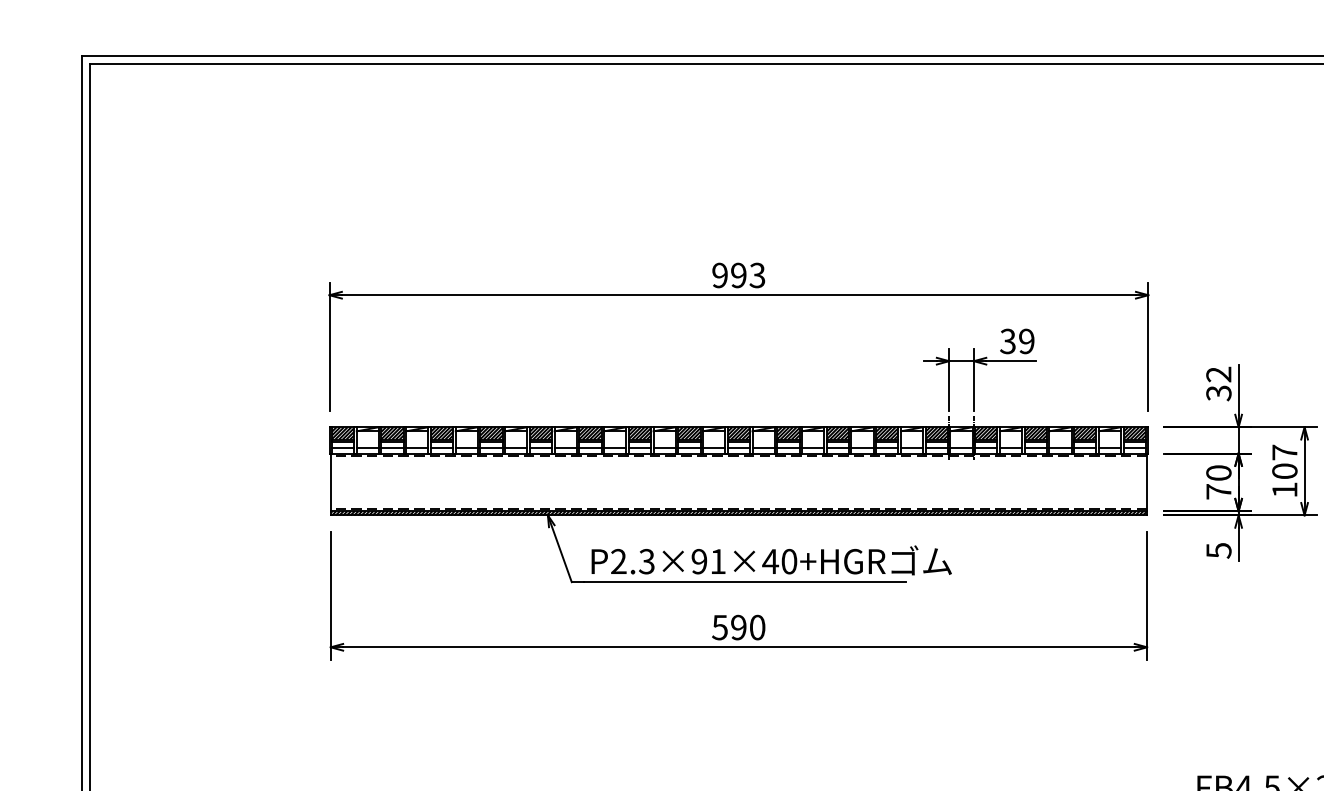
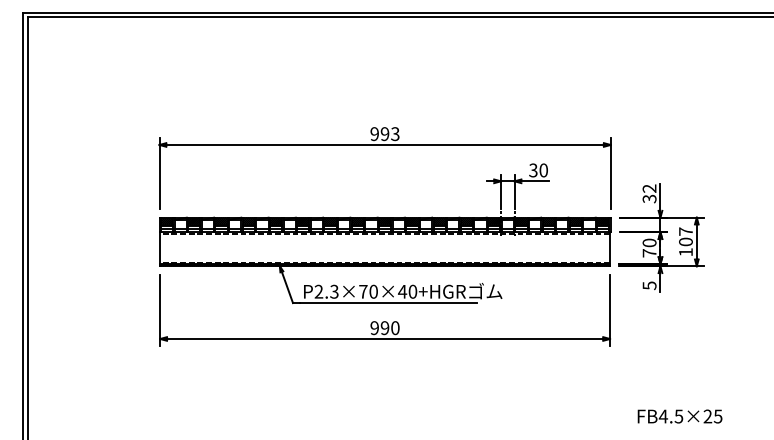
text: (1026, 341) -> (543, 170), 39 -> 30
text: (708, 561) -> (368, 291), P2.3×91×40+HGR -> P2.3×70×40+HGR
text: (719, 626) -> (374, 327), 590 -> 990

